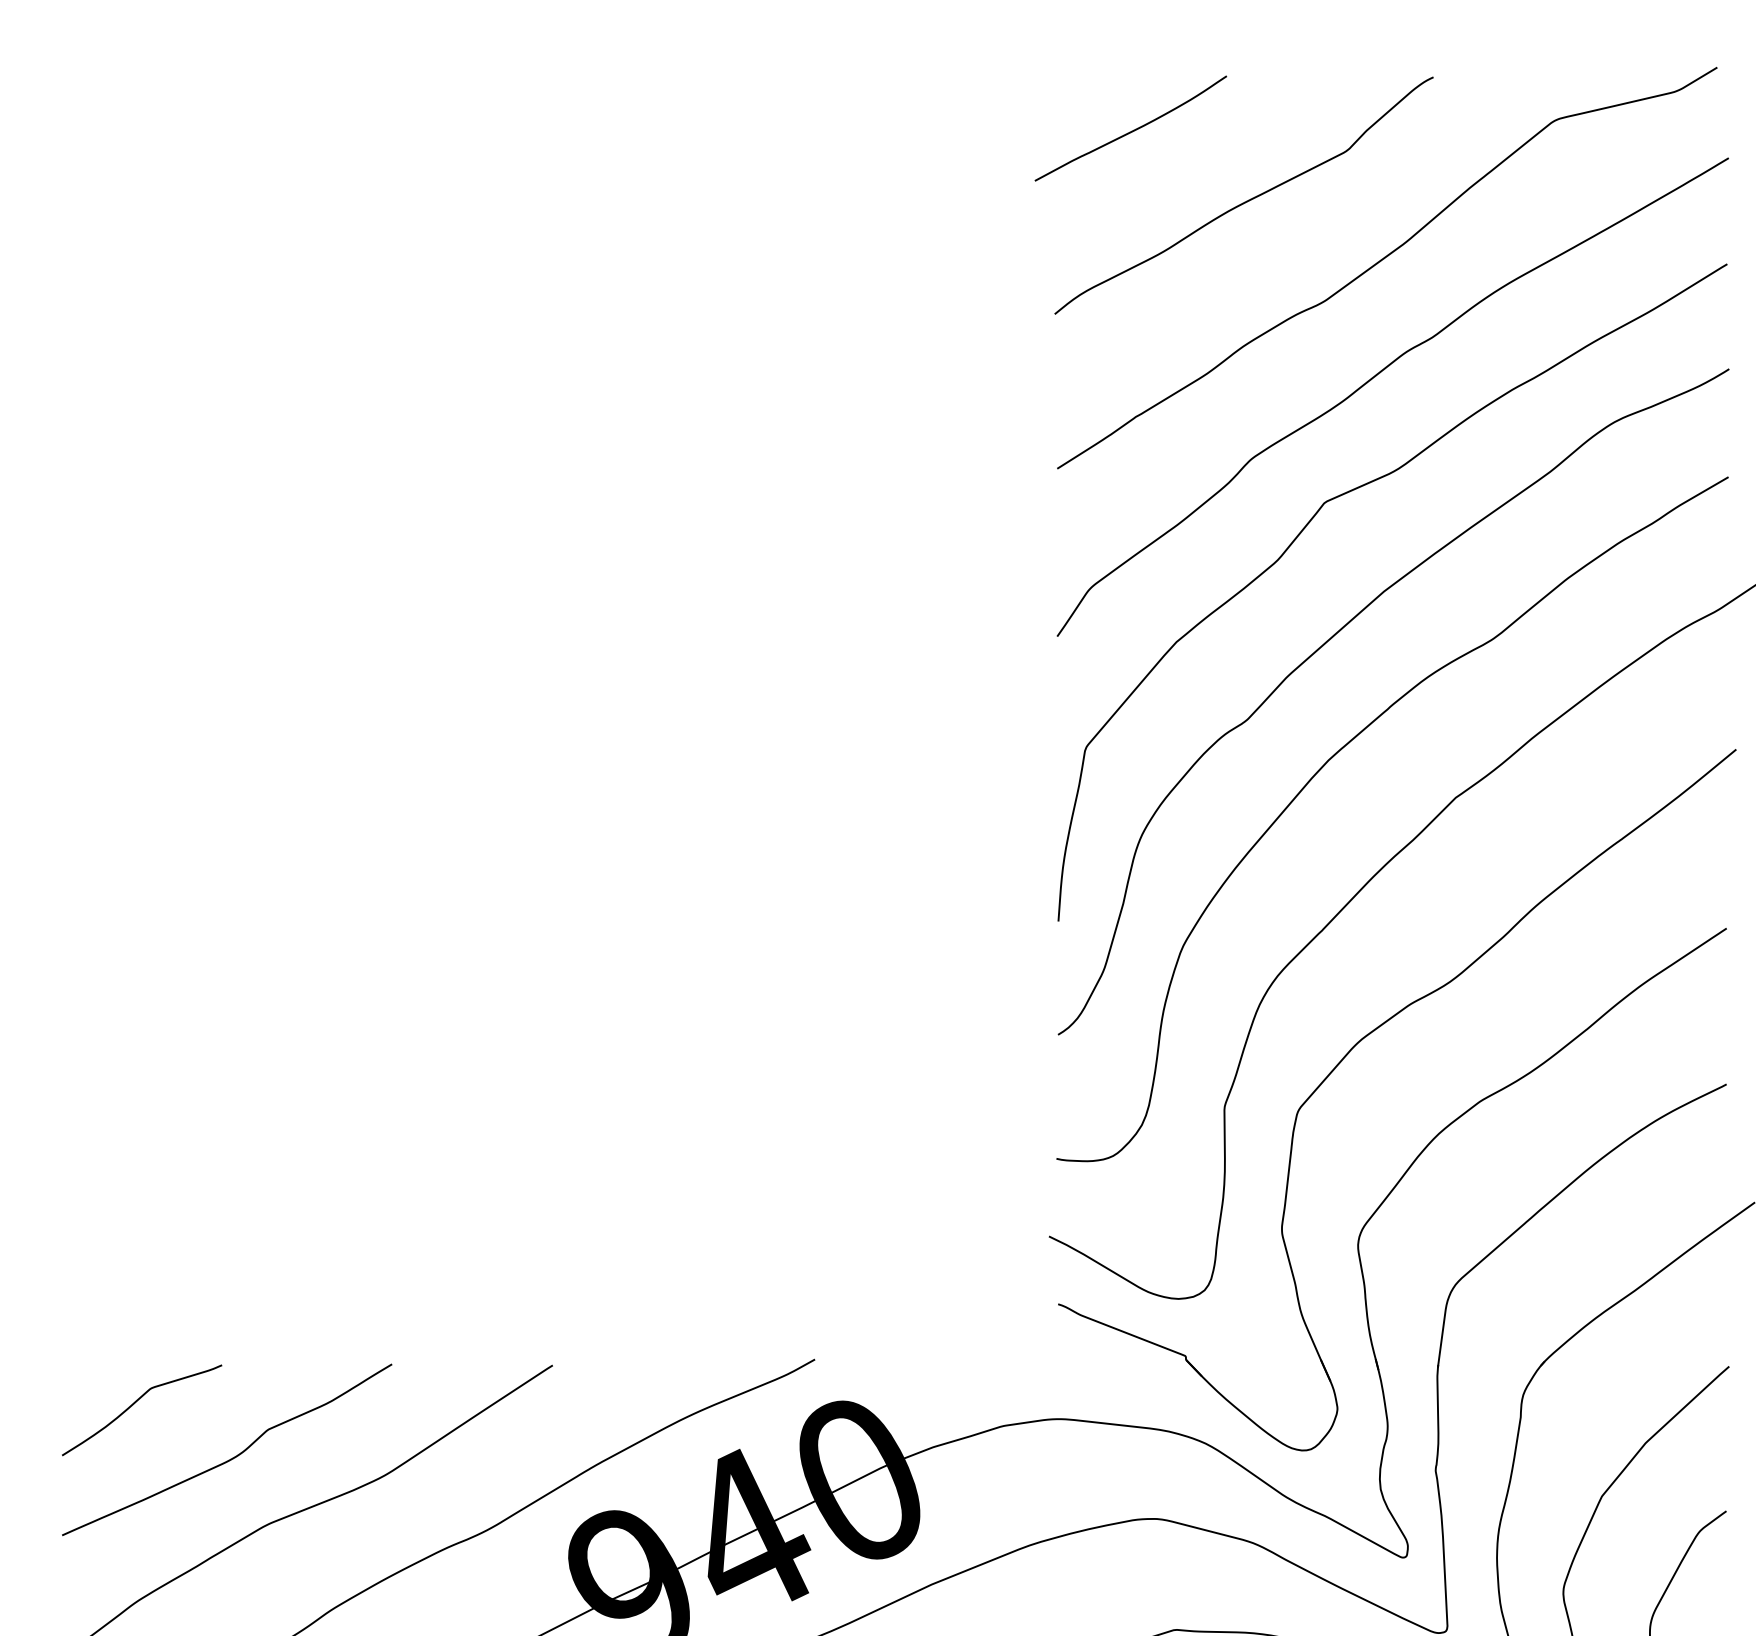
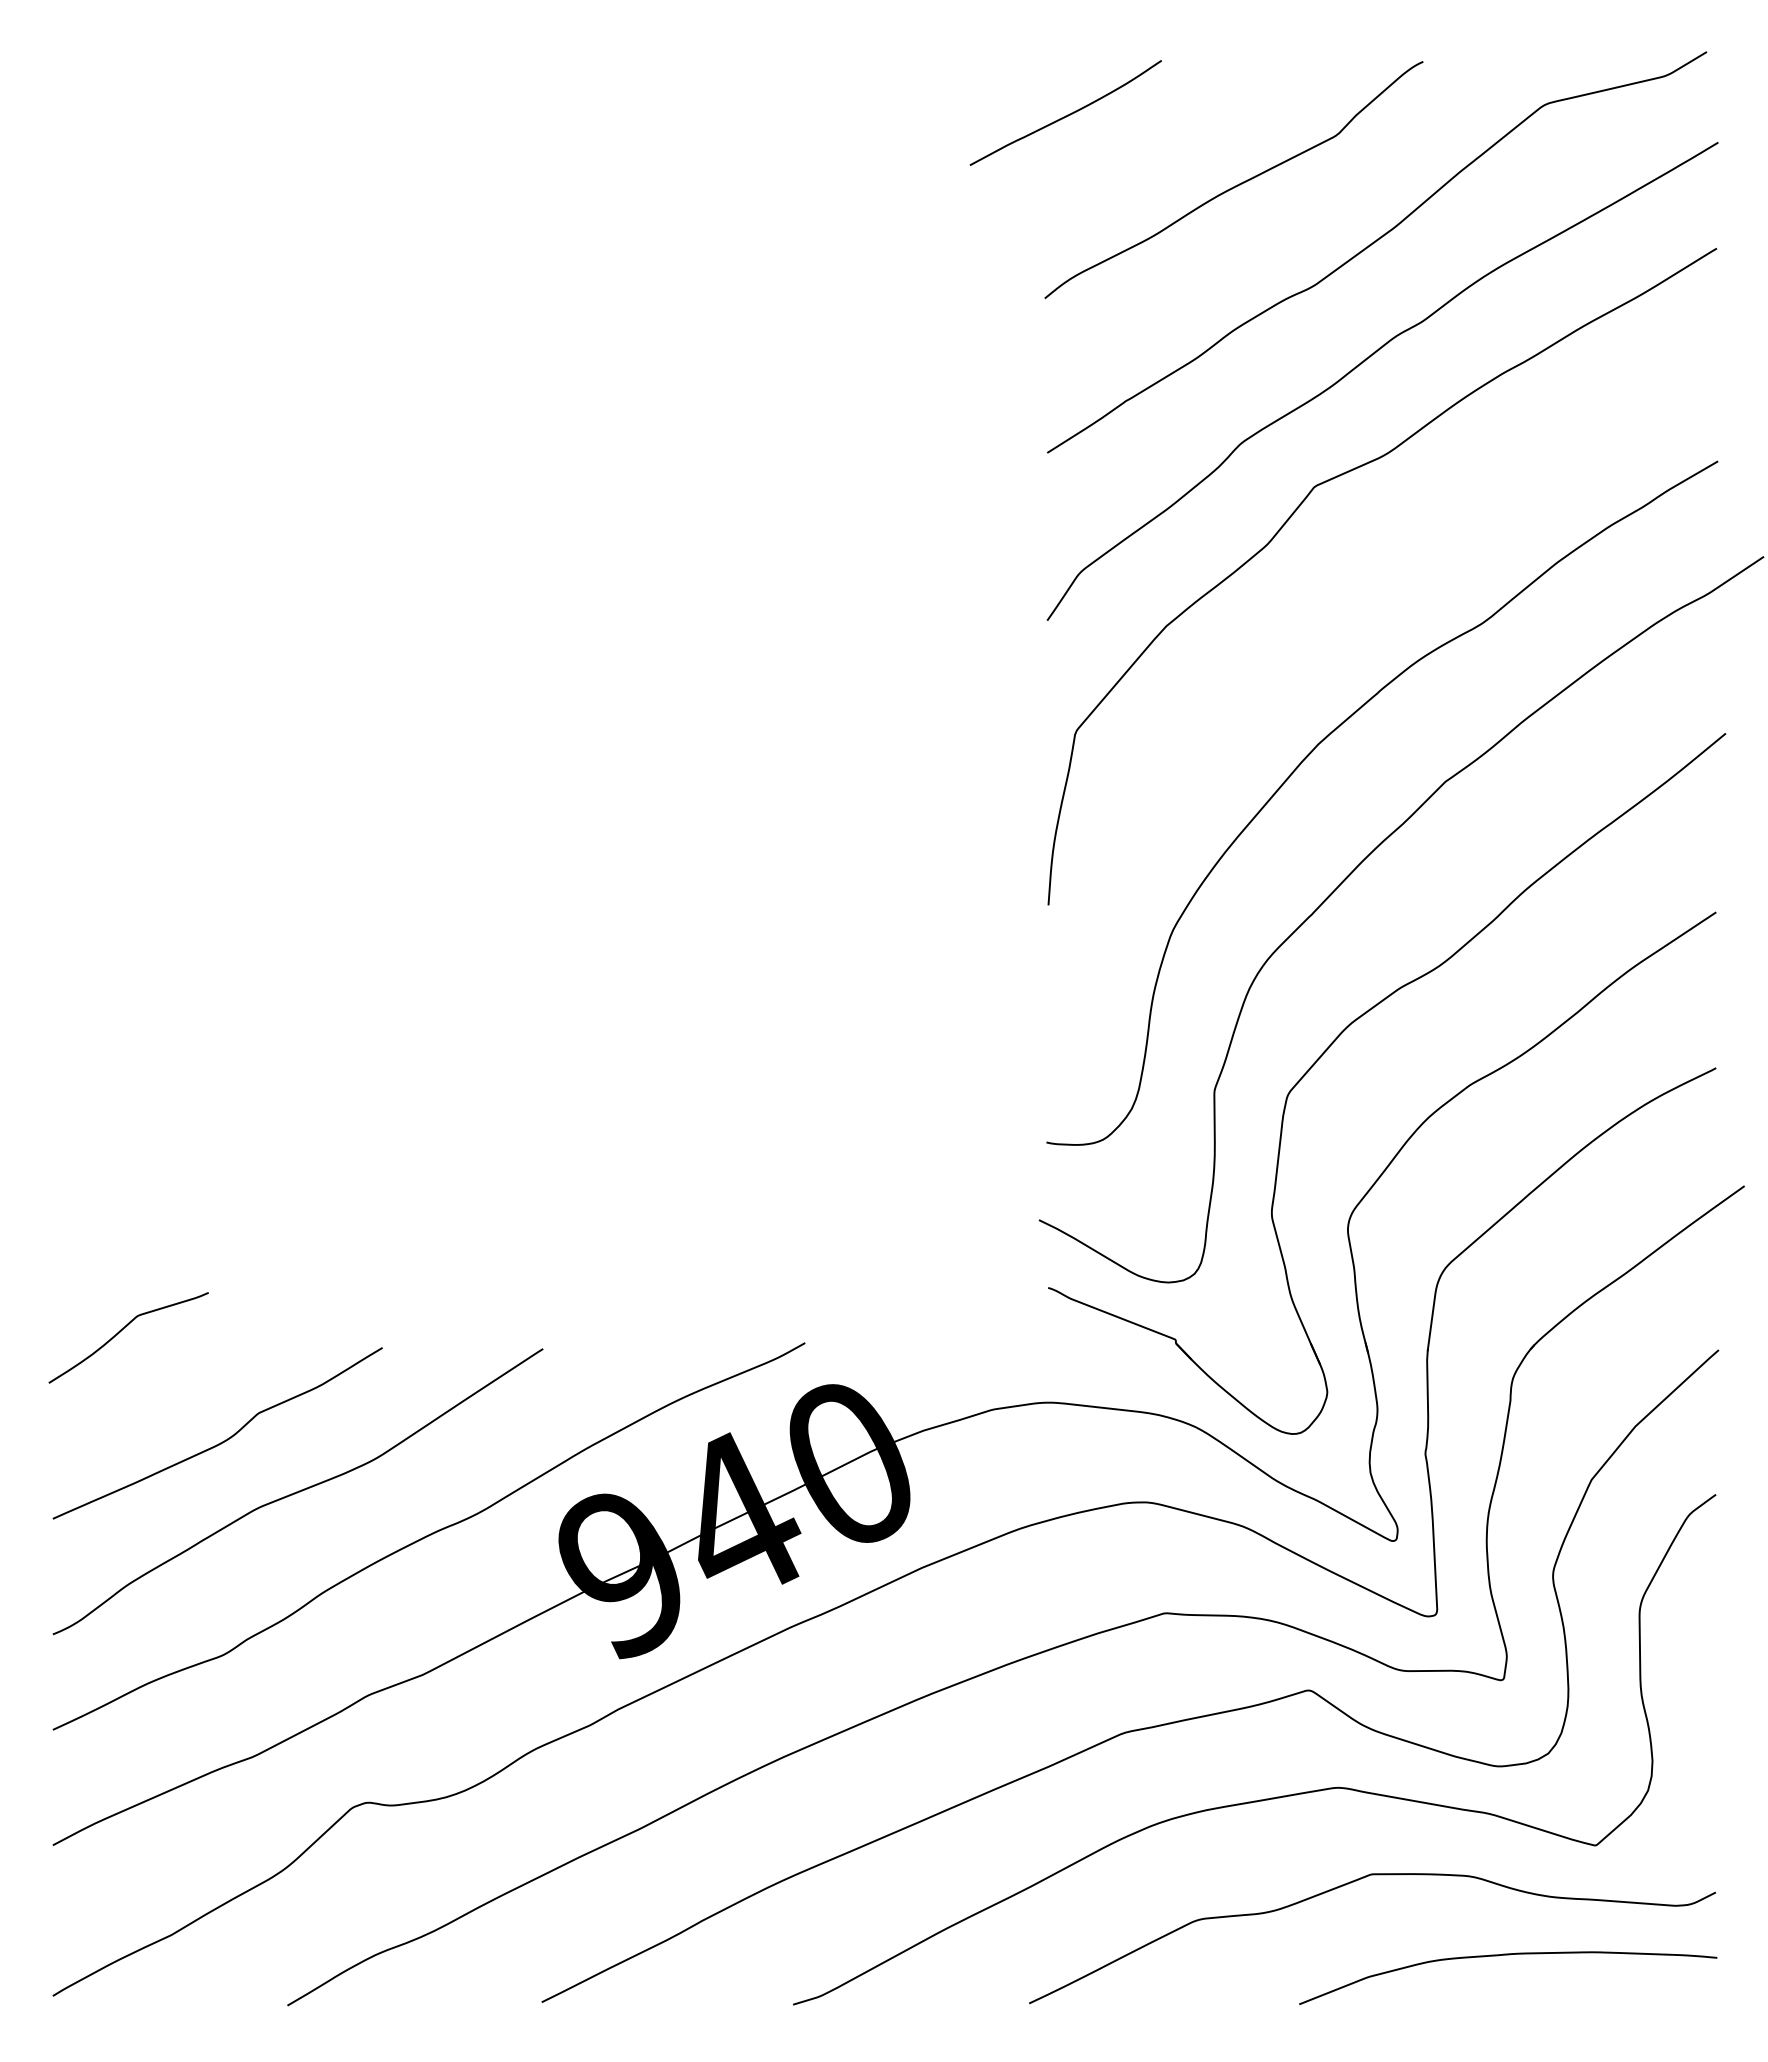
curve: (1132, 130) -> (1067, 114), moved
curve: (1332, 638) -> (1322, 622), removed
curve: (135, 1402) -> (122, 1330), moved

